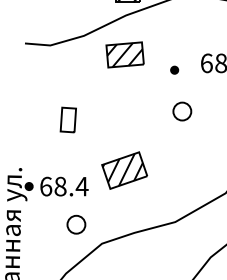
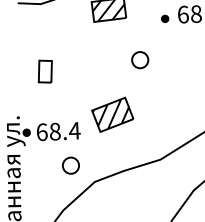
part: (174, 69) -> (164, 18), moved
part: (182, 111) -> (140, 60), moved
part: (67, 119) -> (44, 71), moved

